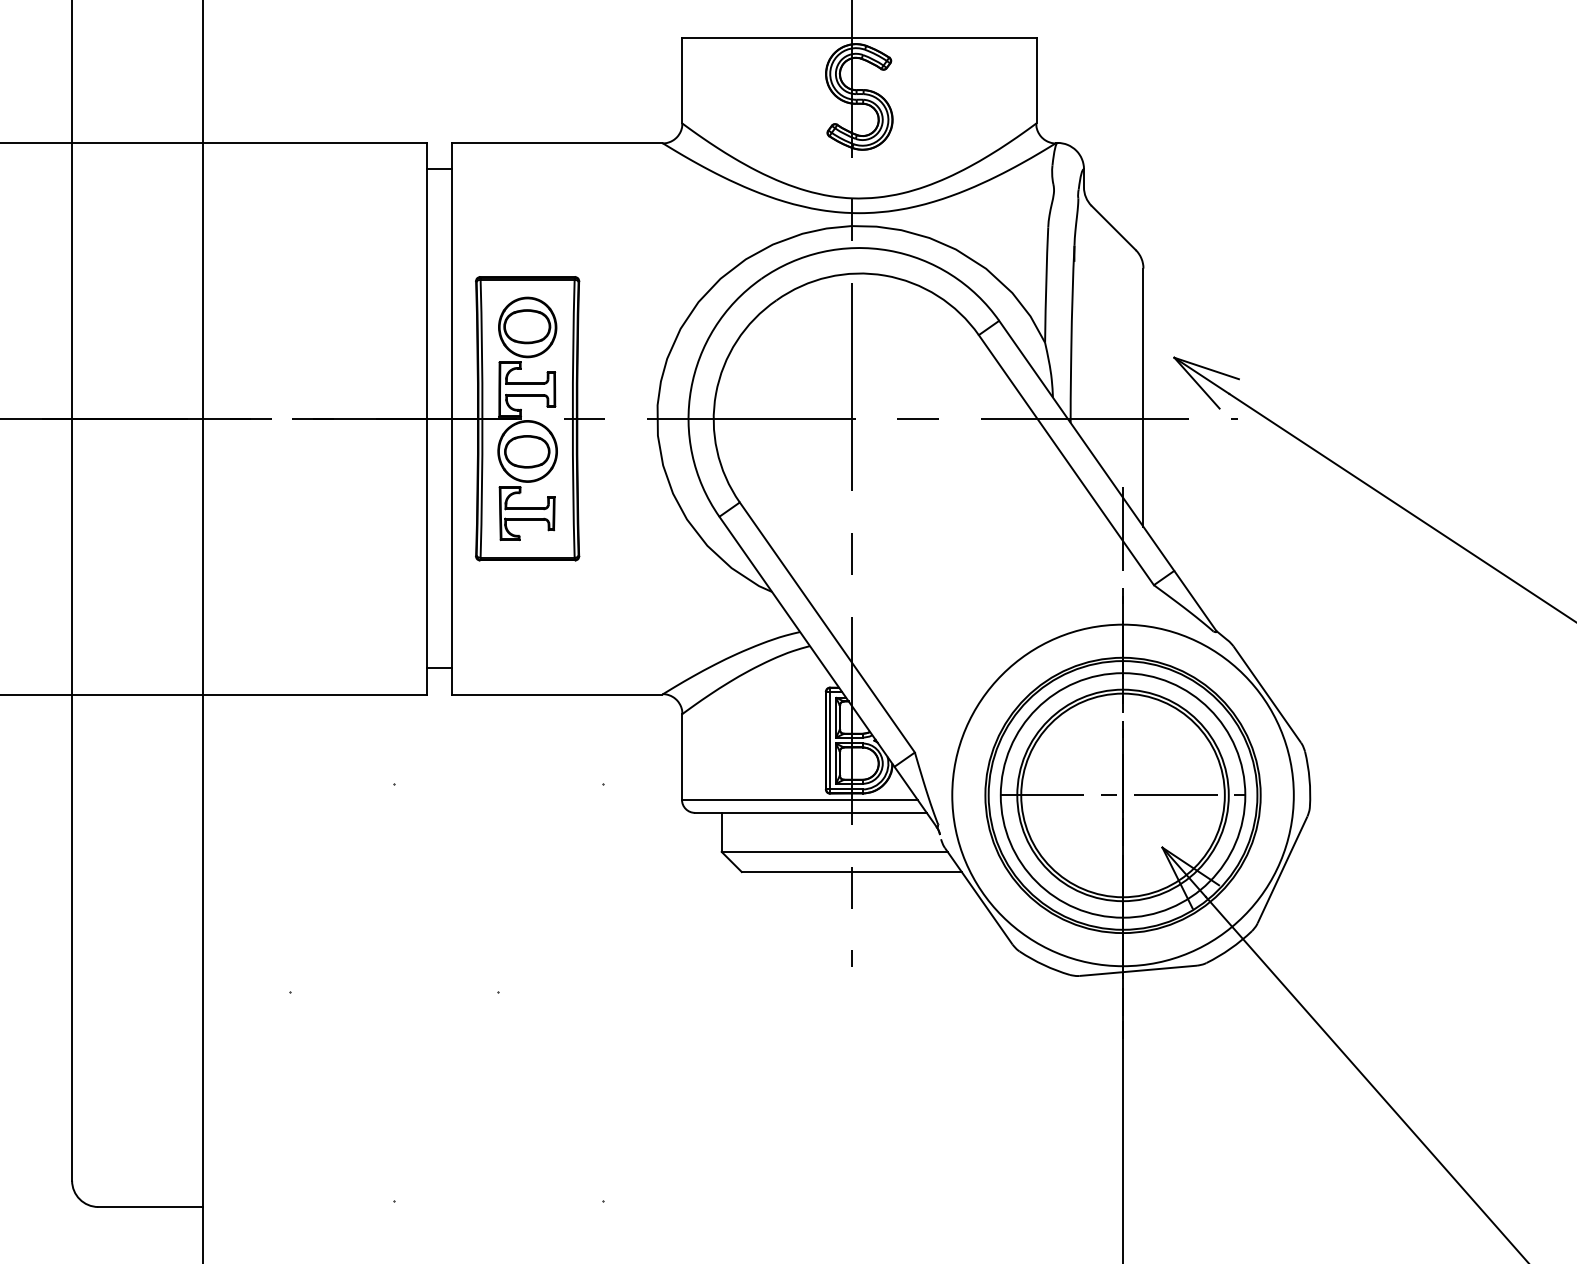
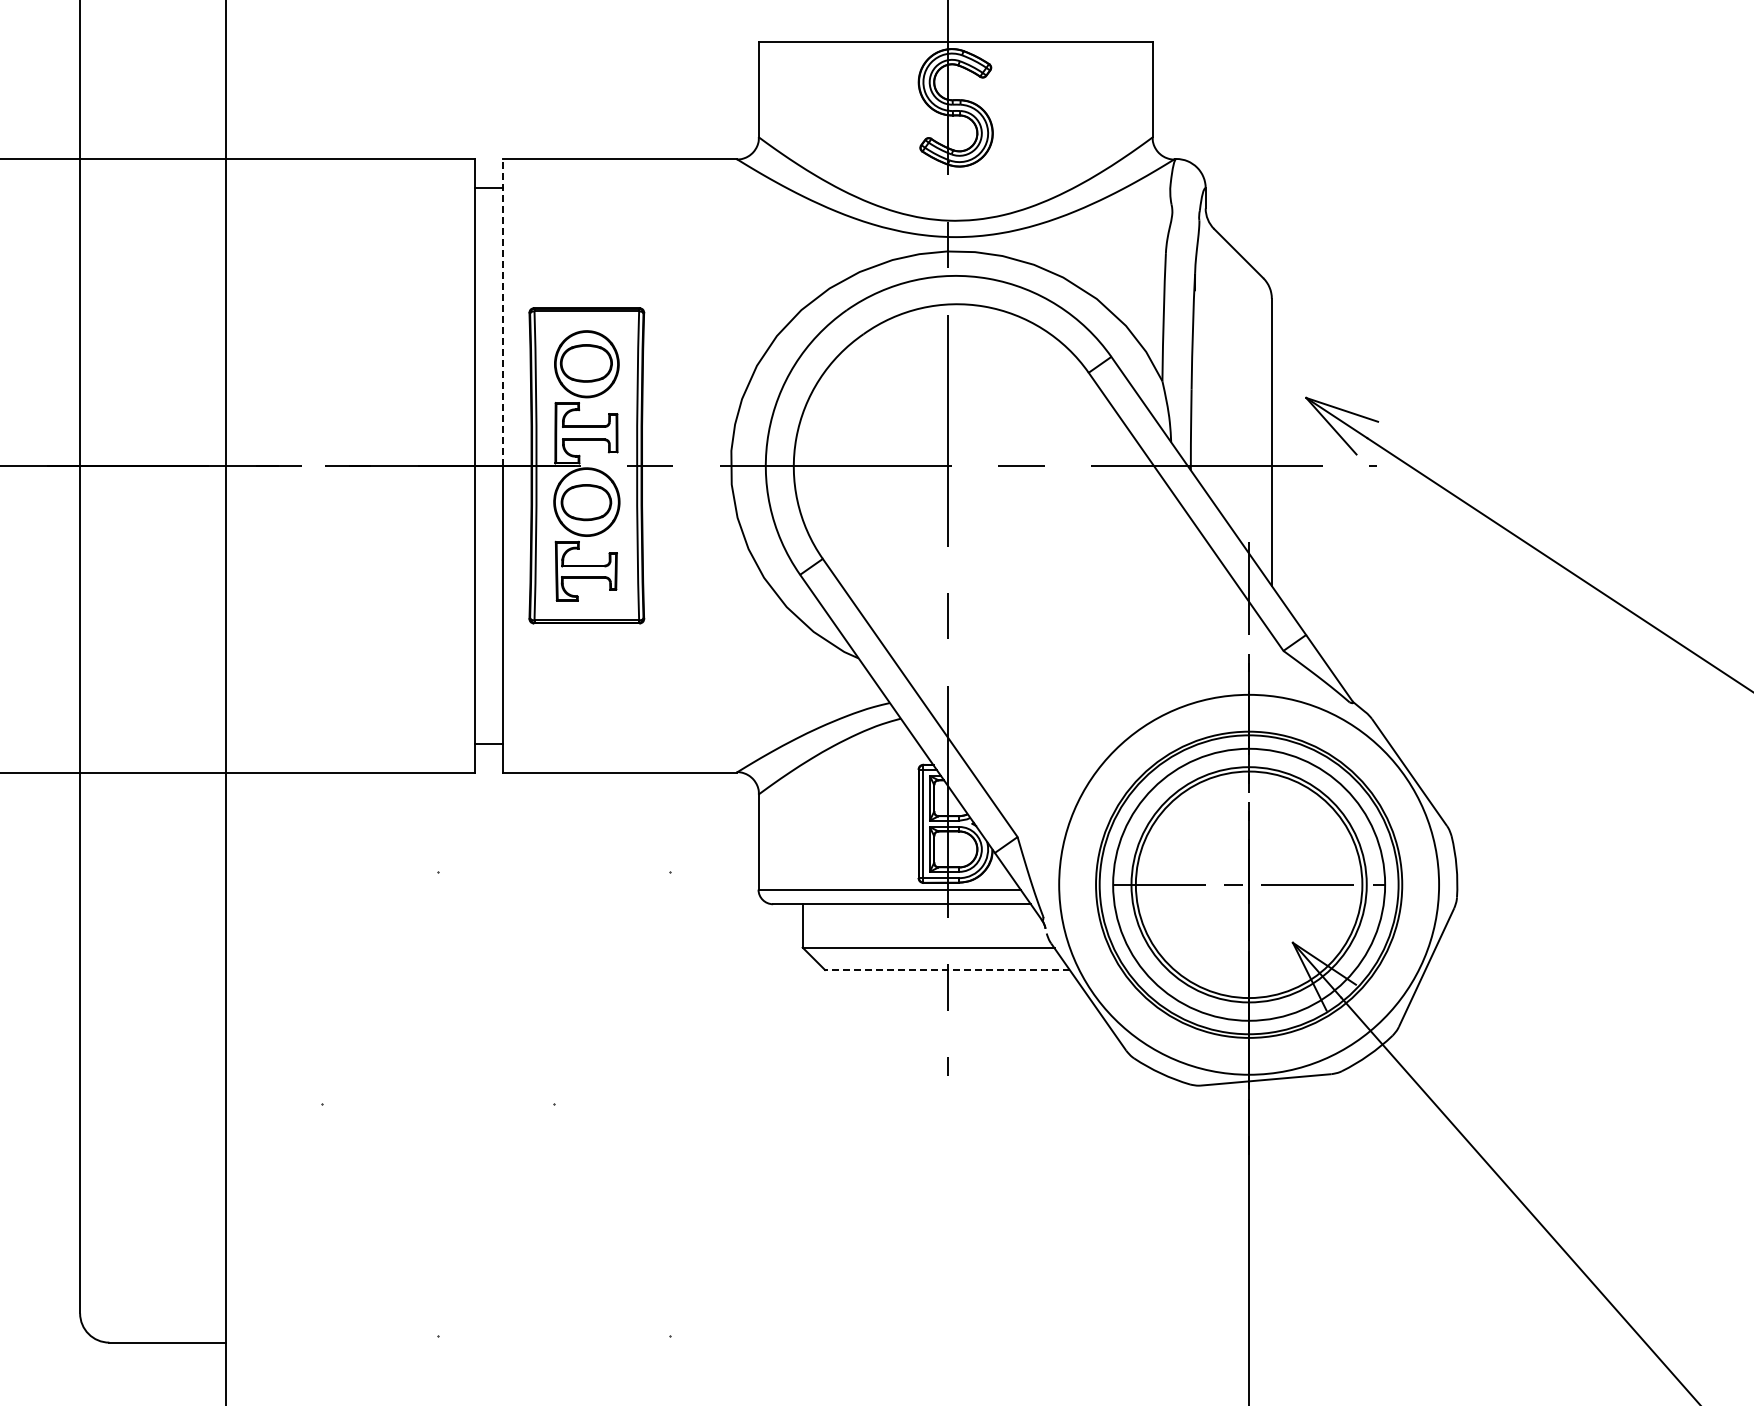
line: (451, 280) -> (502, 311), solid -> dashed
line: (851, 872) -> (947, 970), solid -> dashed

